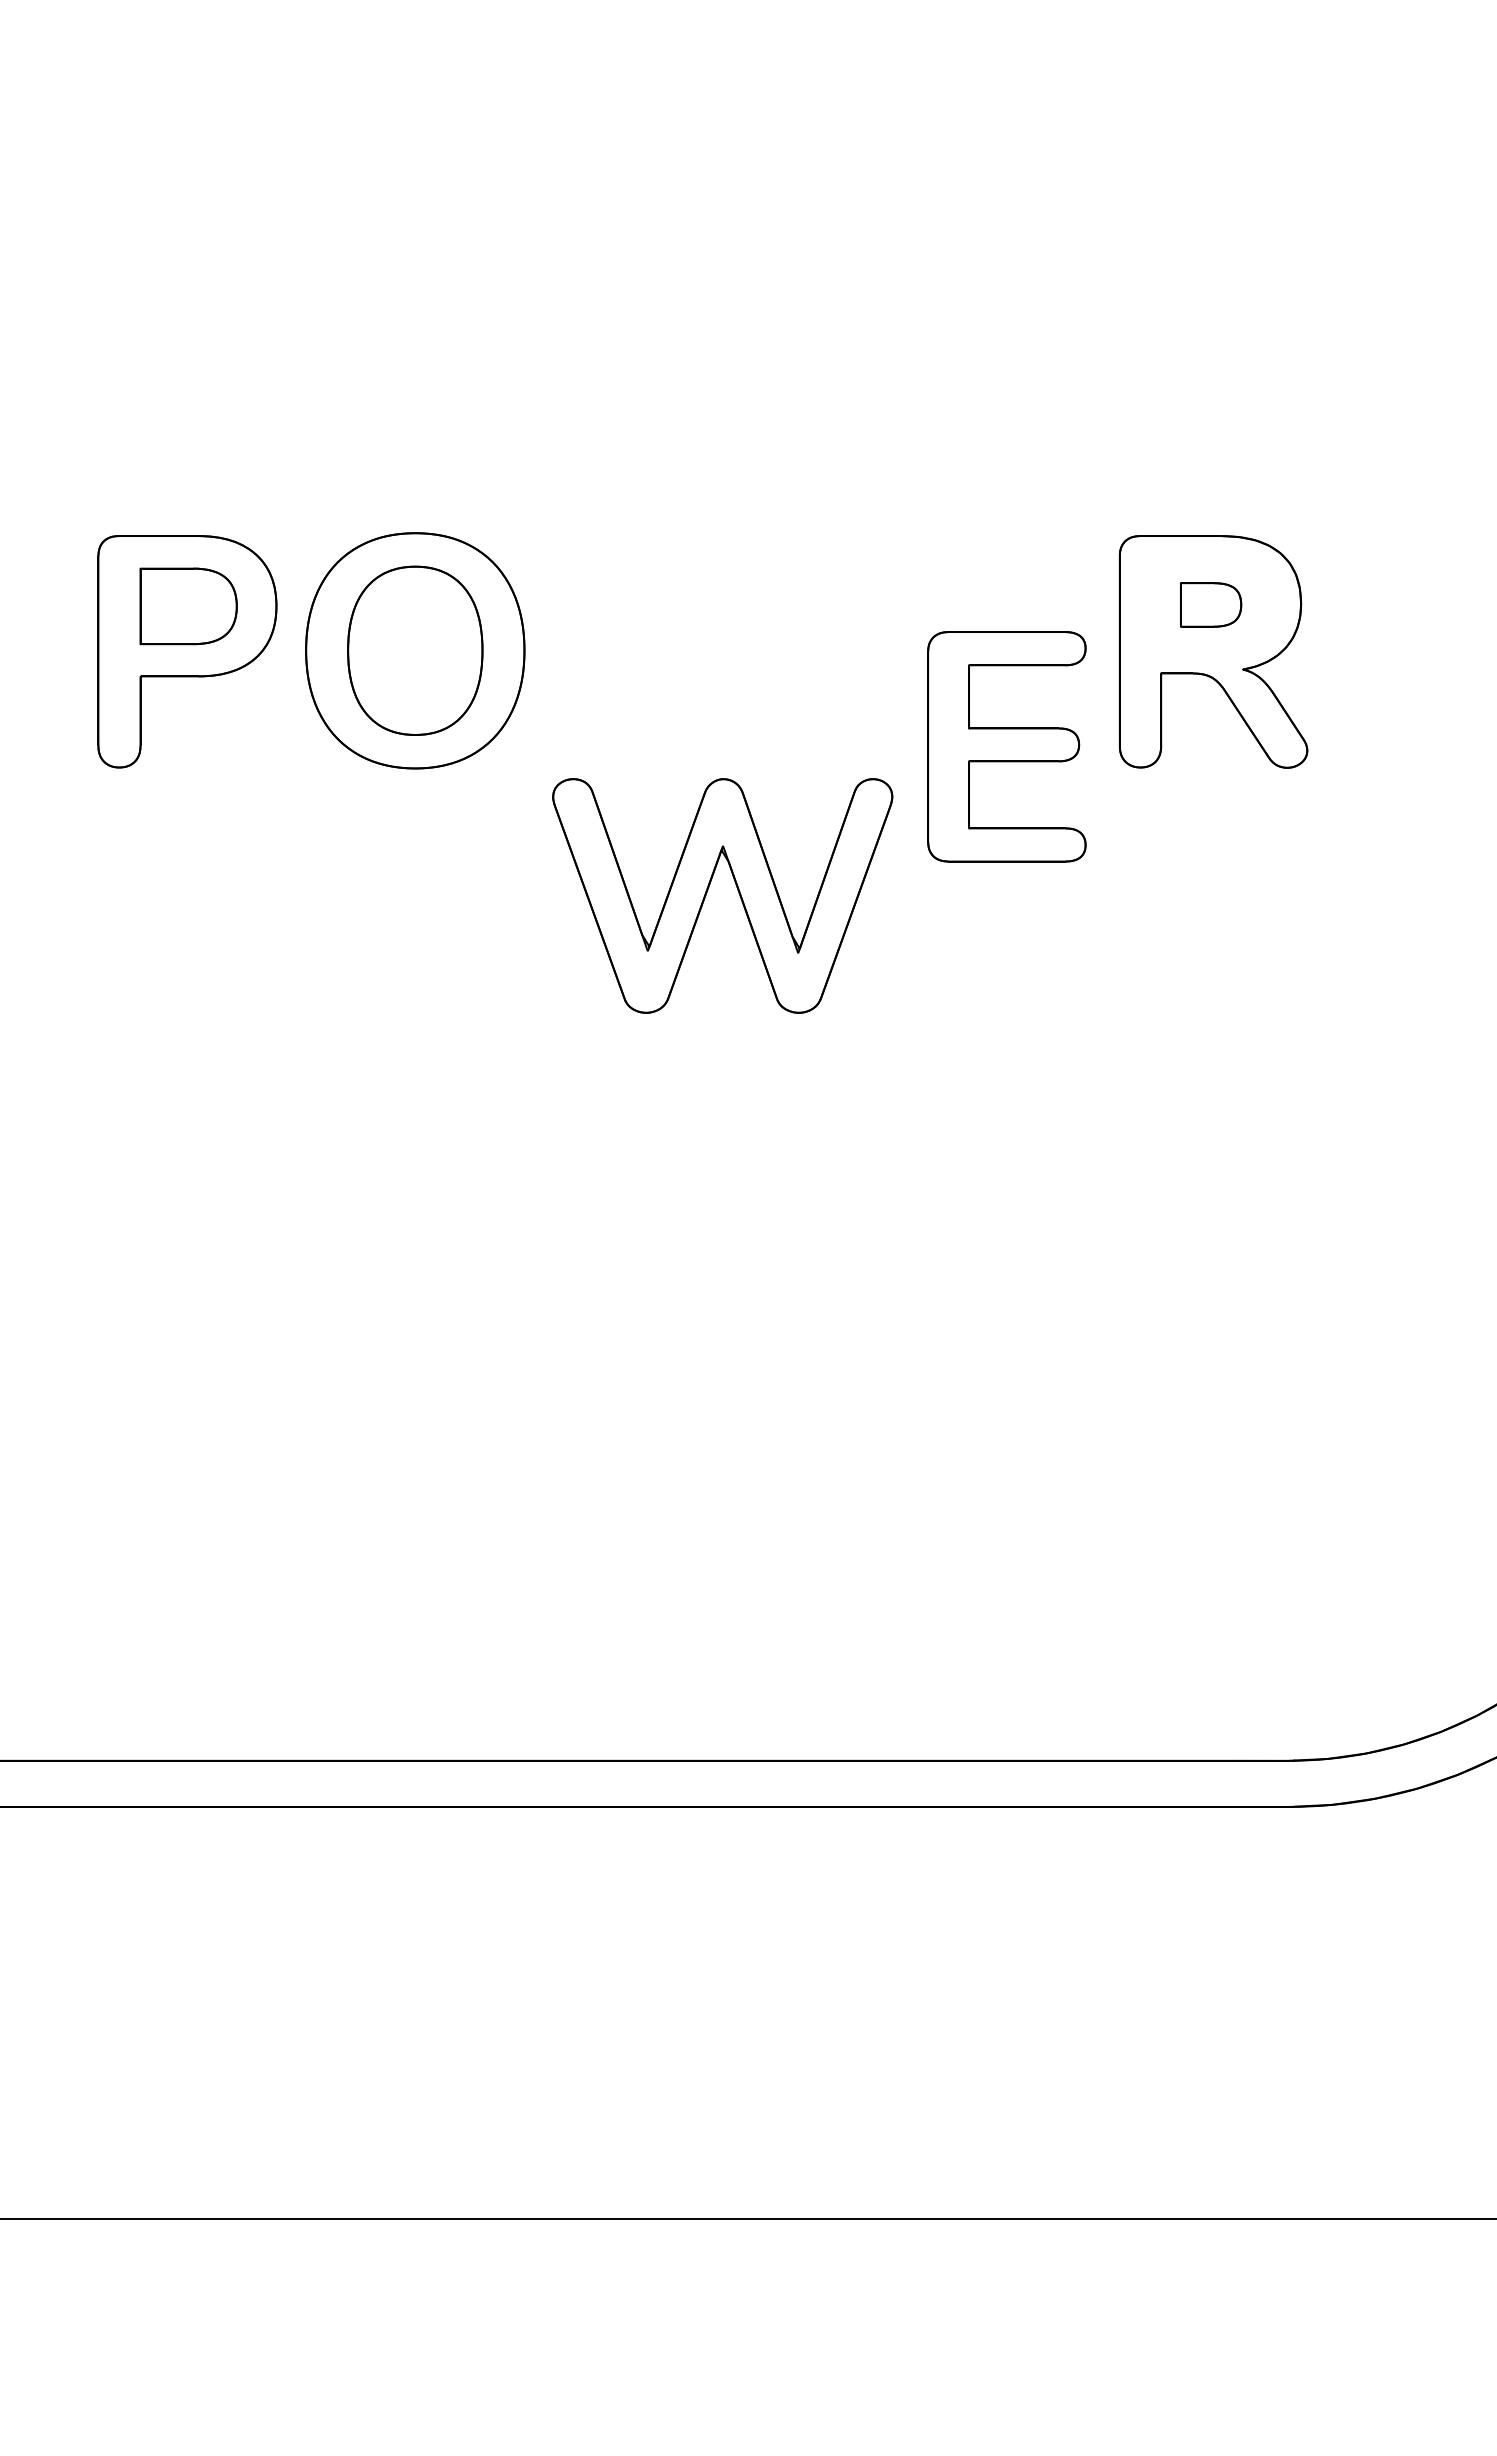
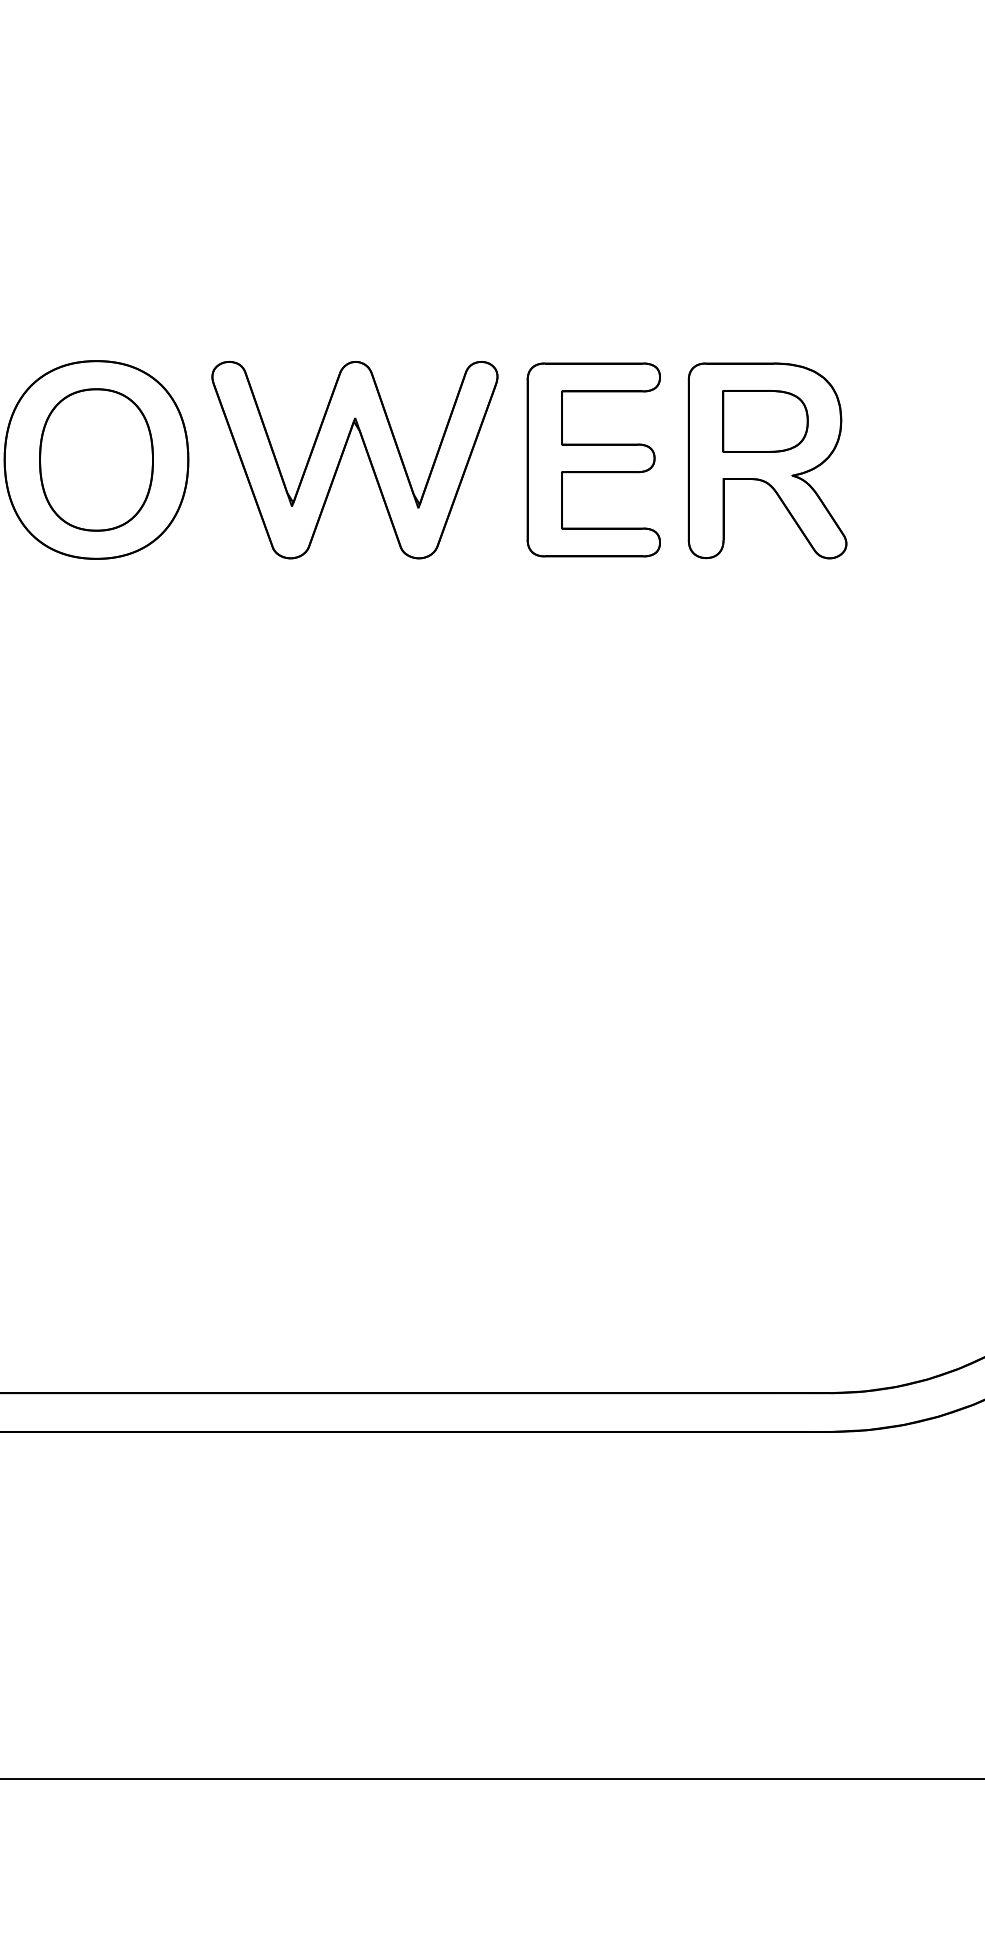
part: (1210, 604) -> (765, 421), size x1.67
part: (1006, 746) -> (593, 459), moved
part: (708, 890) -> (343, 455), moved

